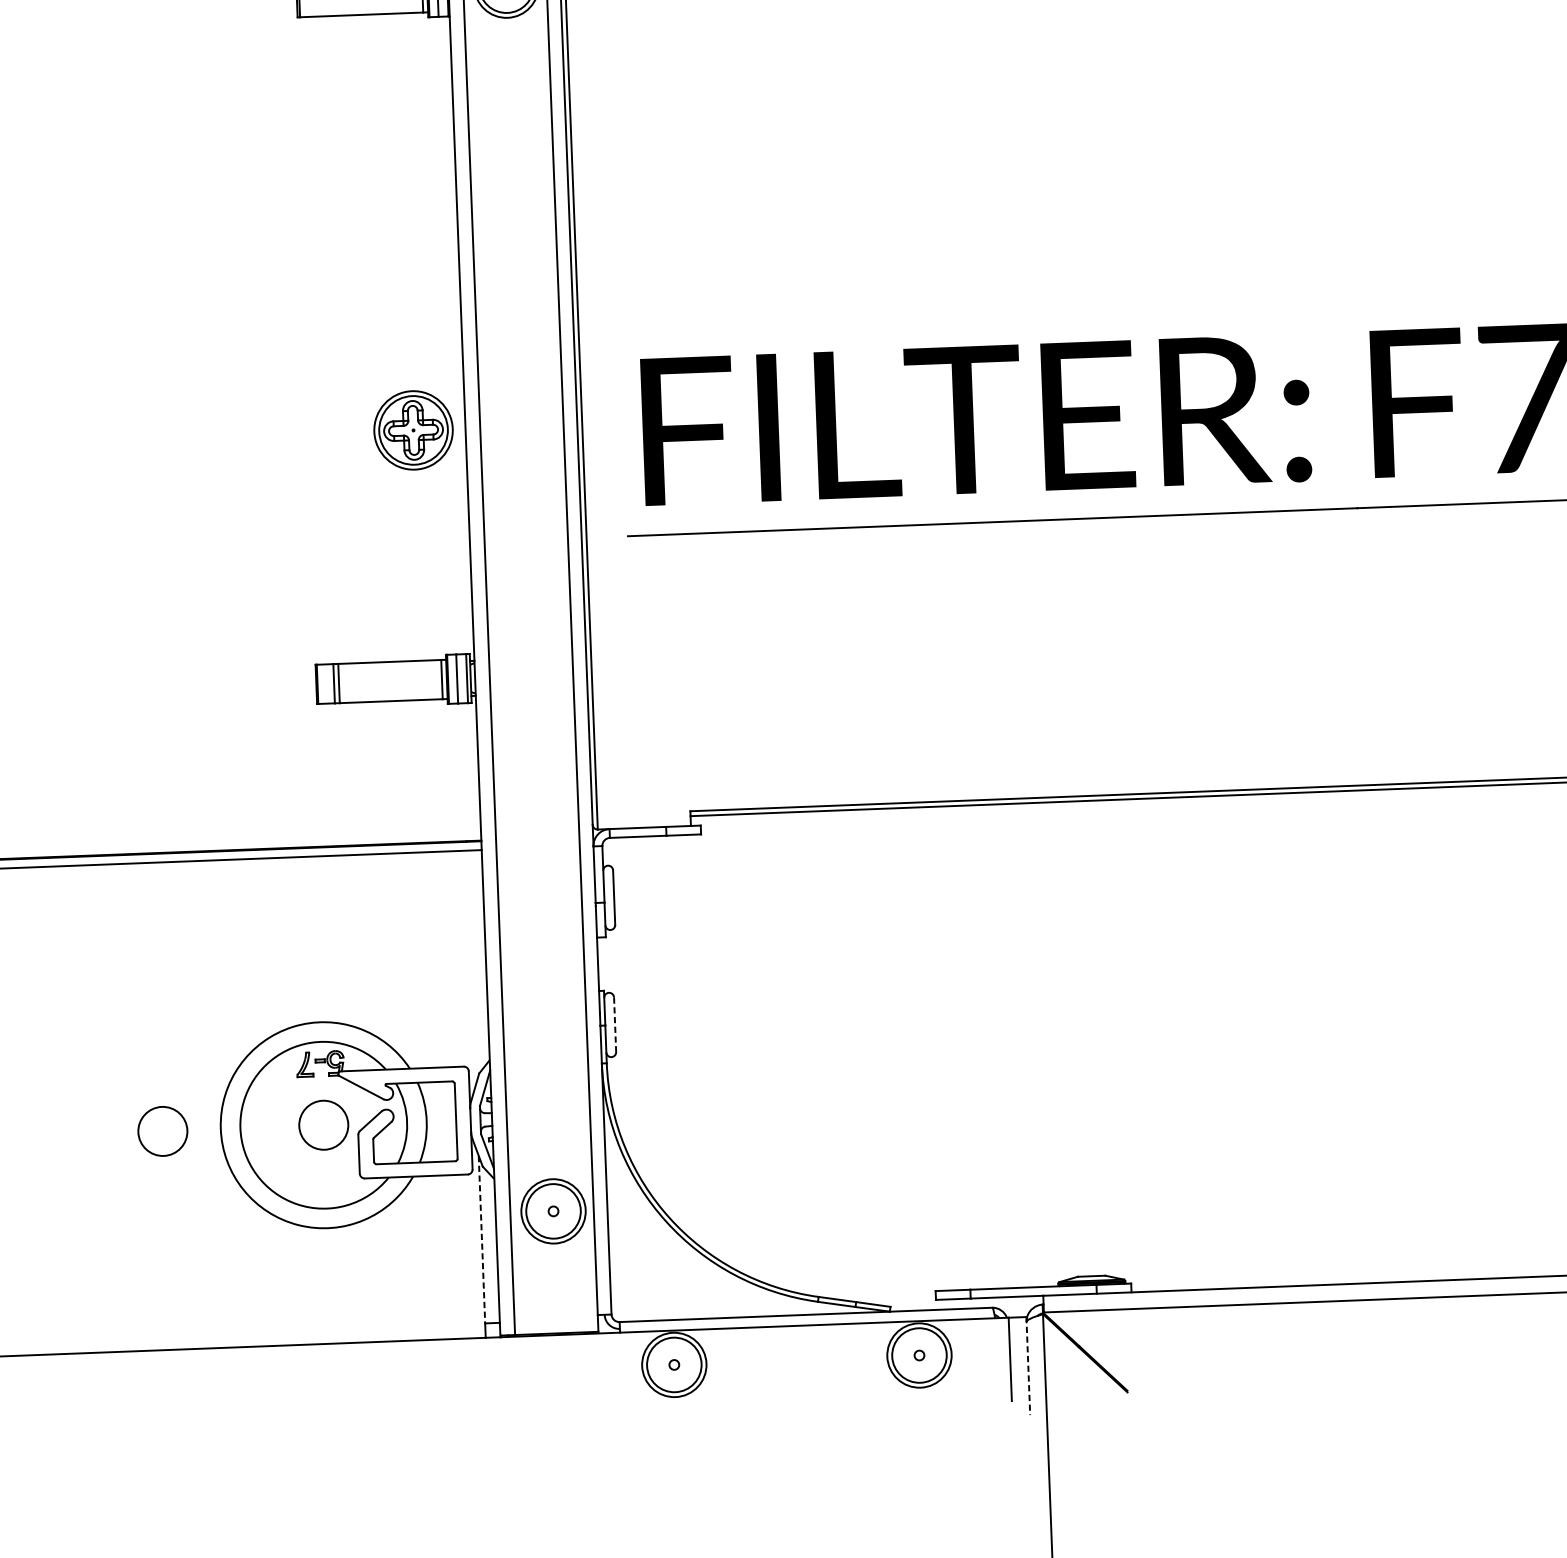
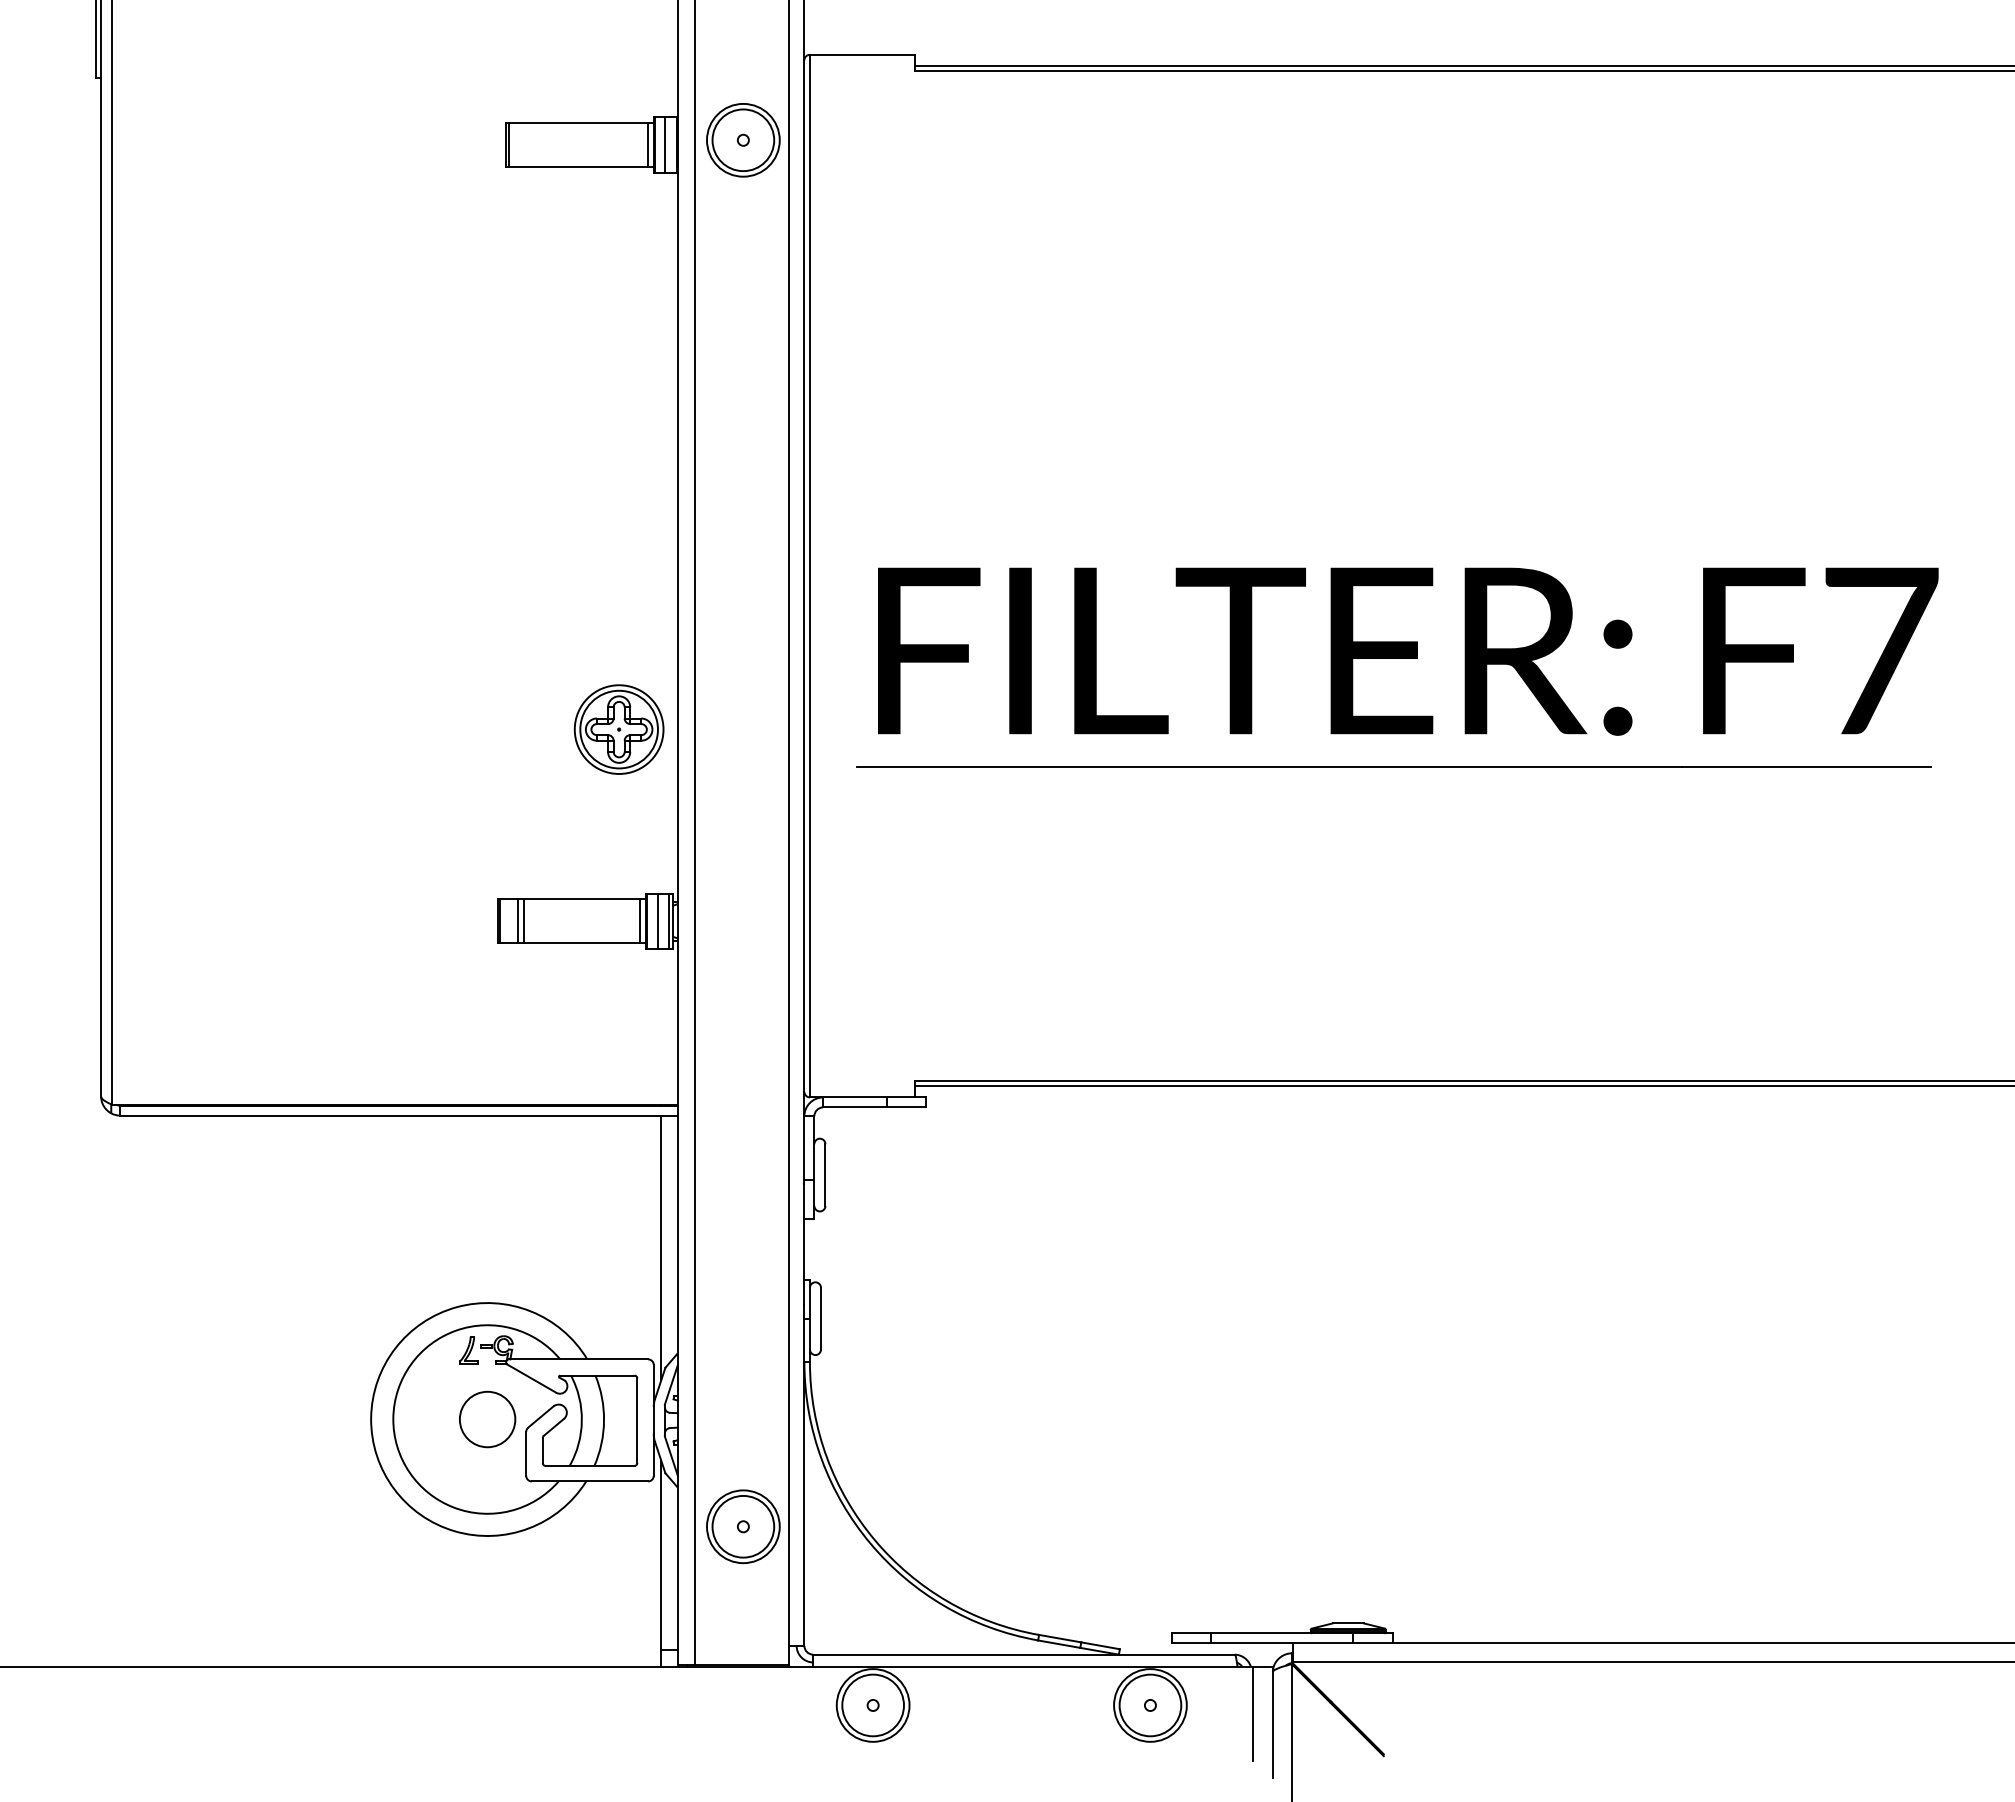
part: (412, 430) -> (618, 729), moved
line: (471, 967) -> (661, 1247), added
line: (615, 1024) -> (821, 1318), dashed -> solid
circle: (162, 1131) -> (305, 1419), removed
line: (482, 1239) -> (661, 1555), dashed -> solid
line: (1027, 1366) -> (1272, 1722), dashed -> solid

